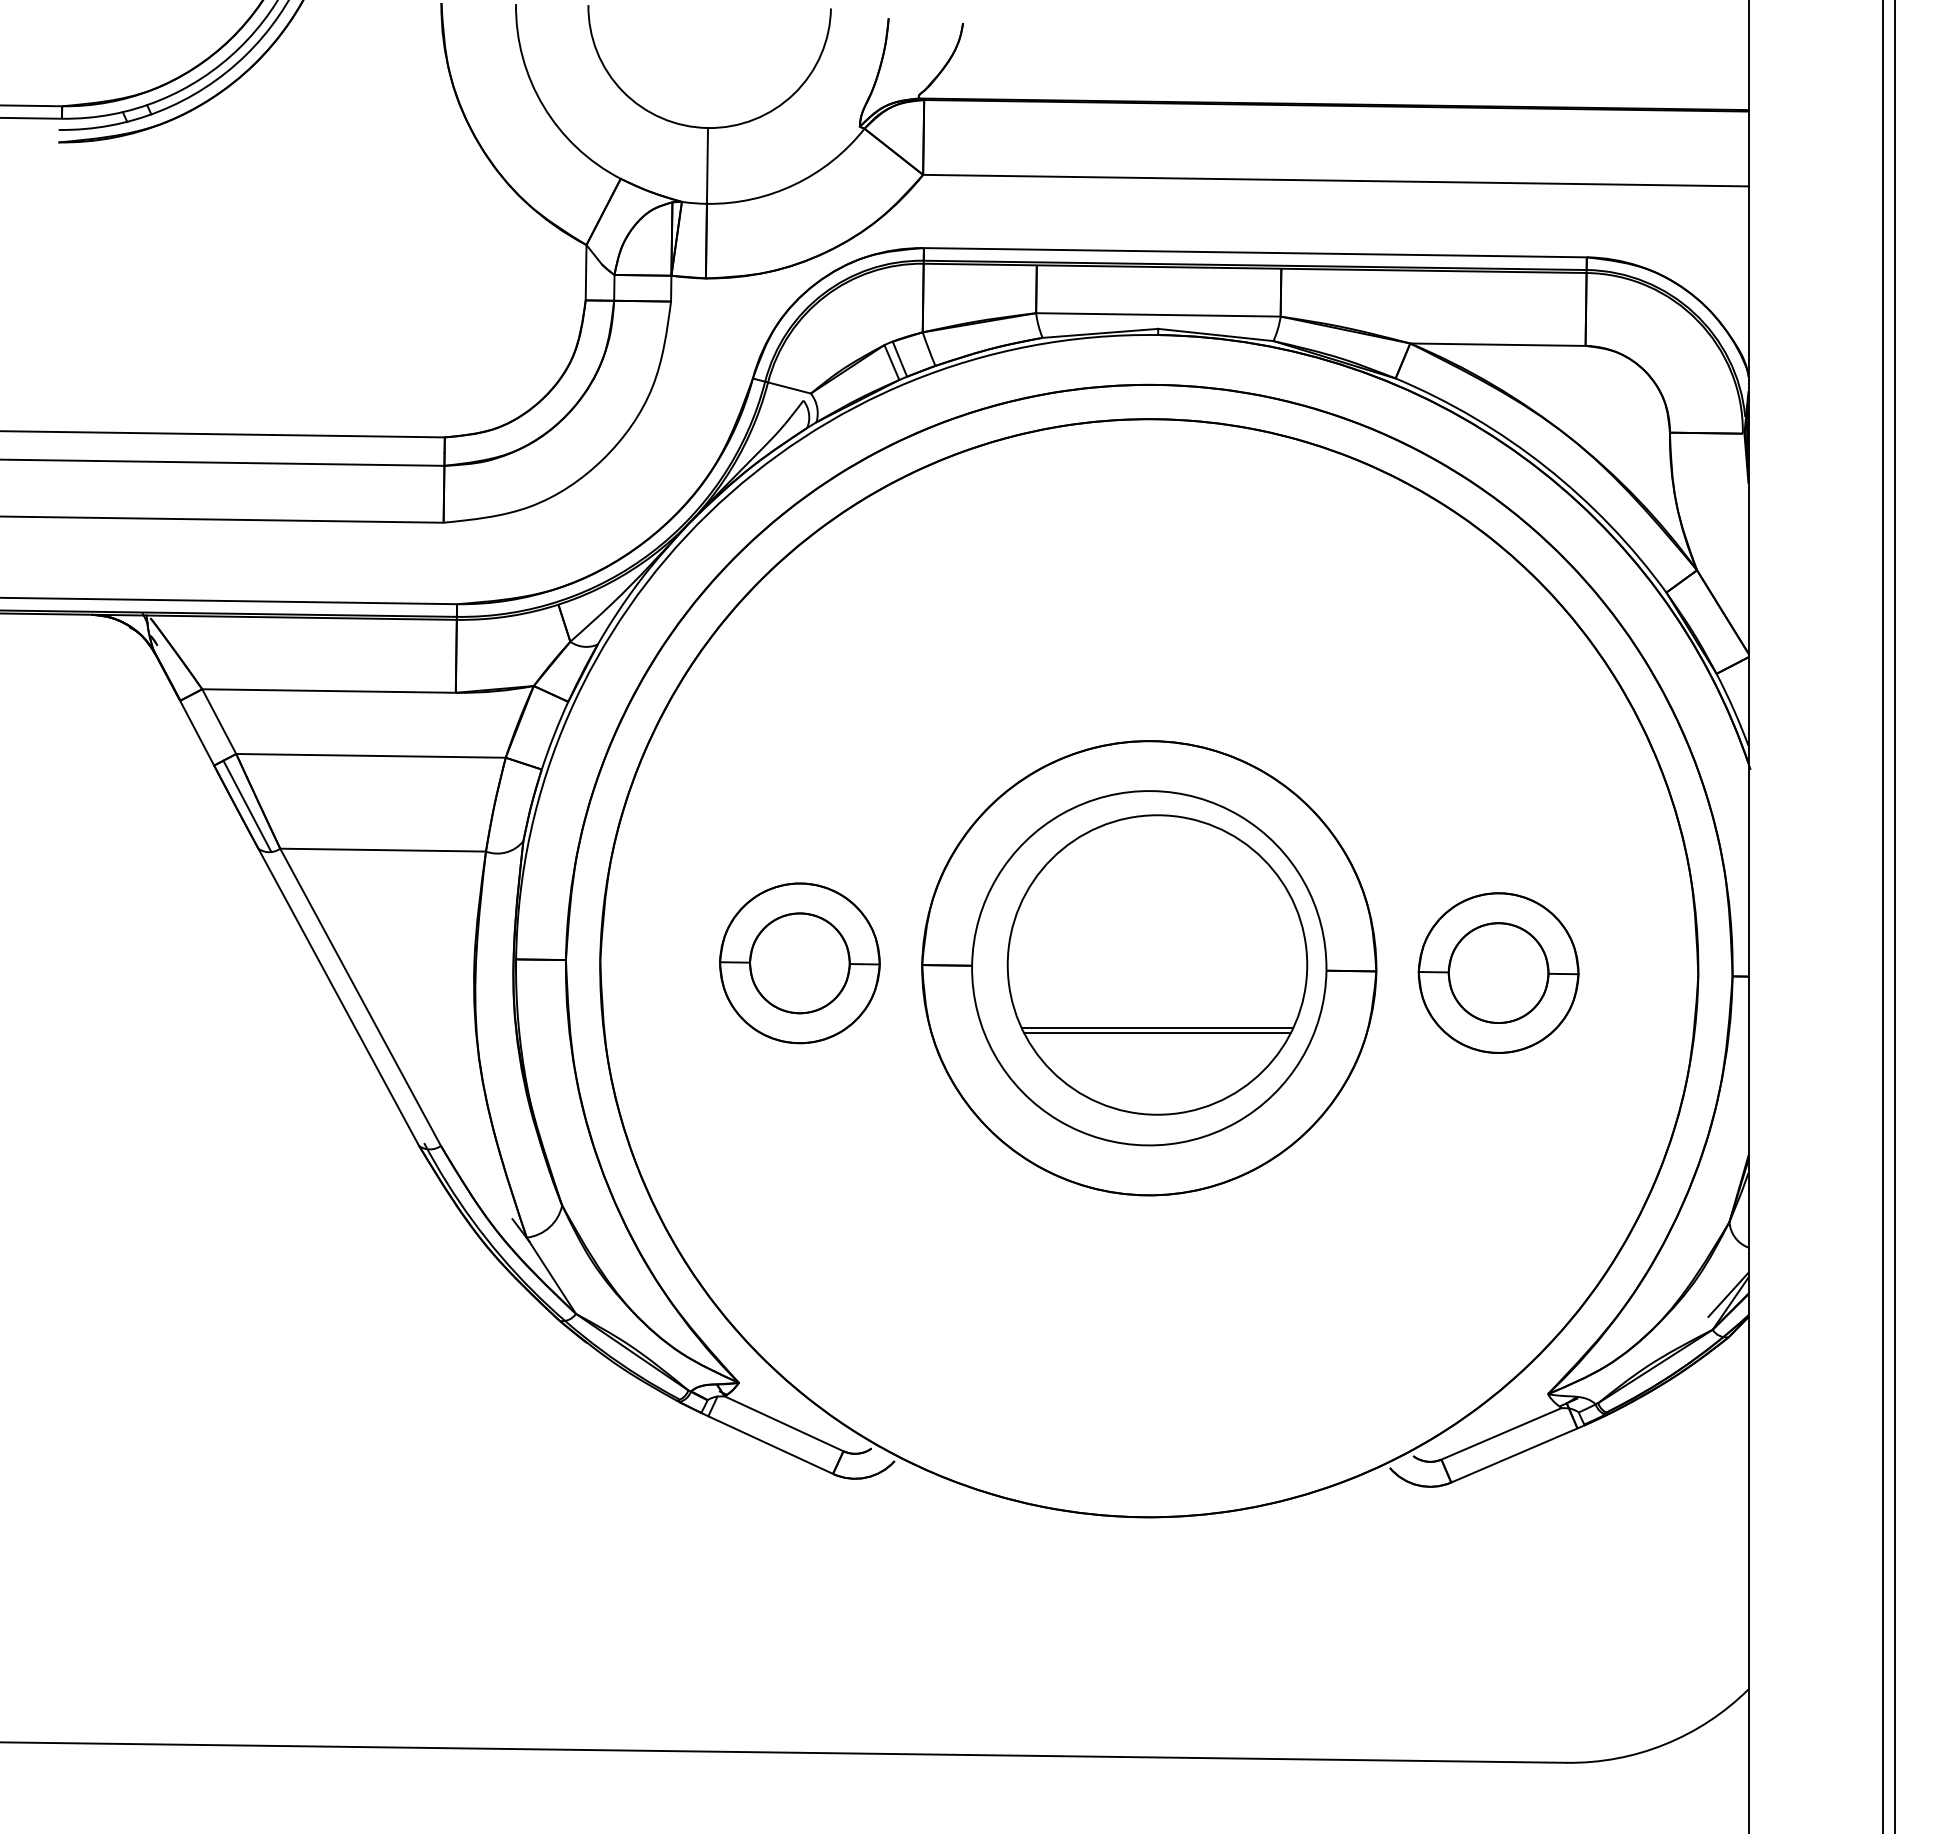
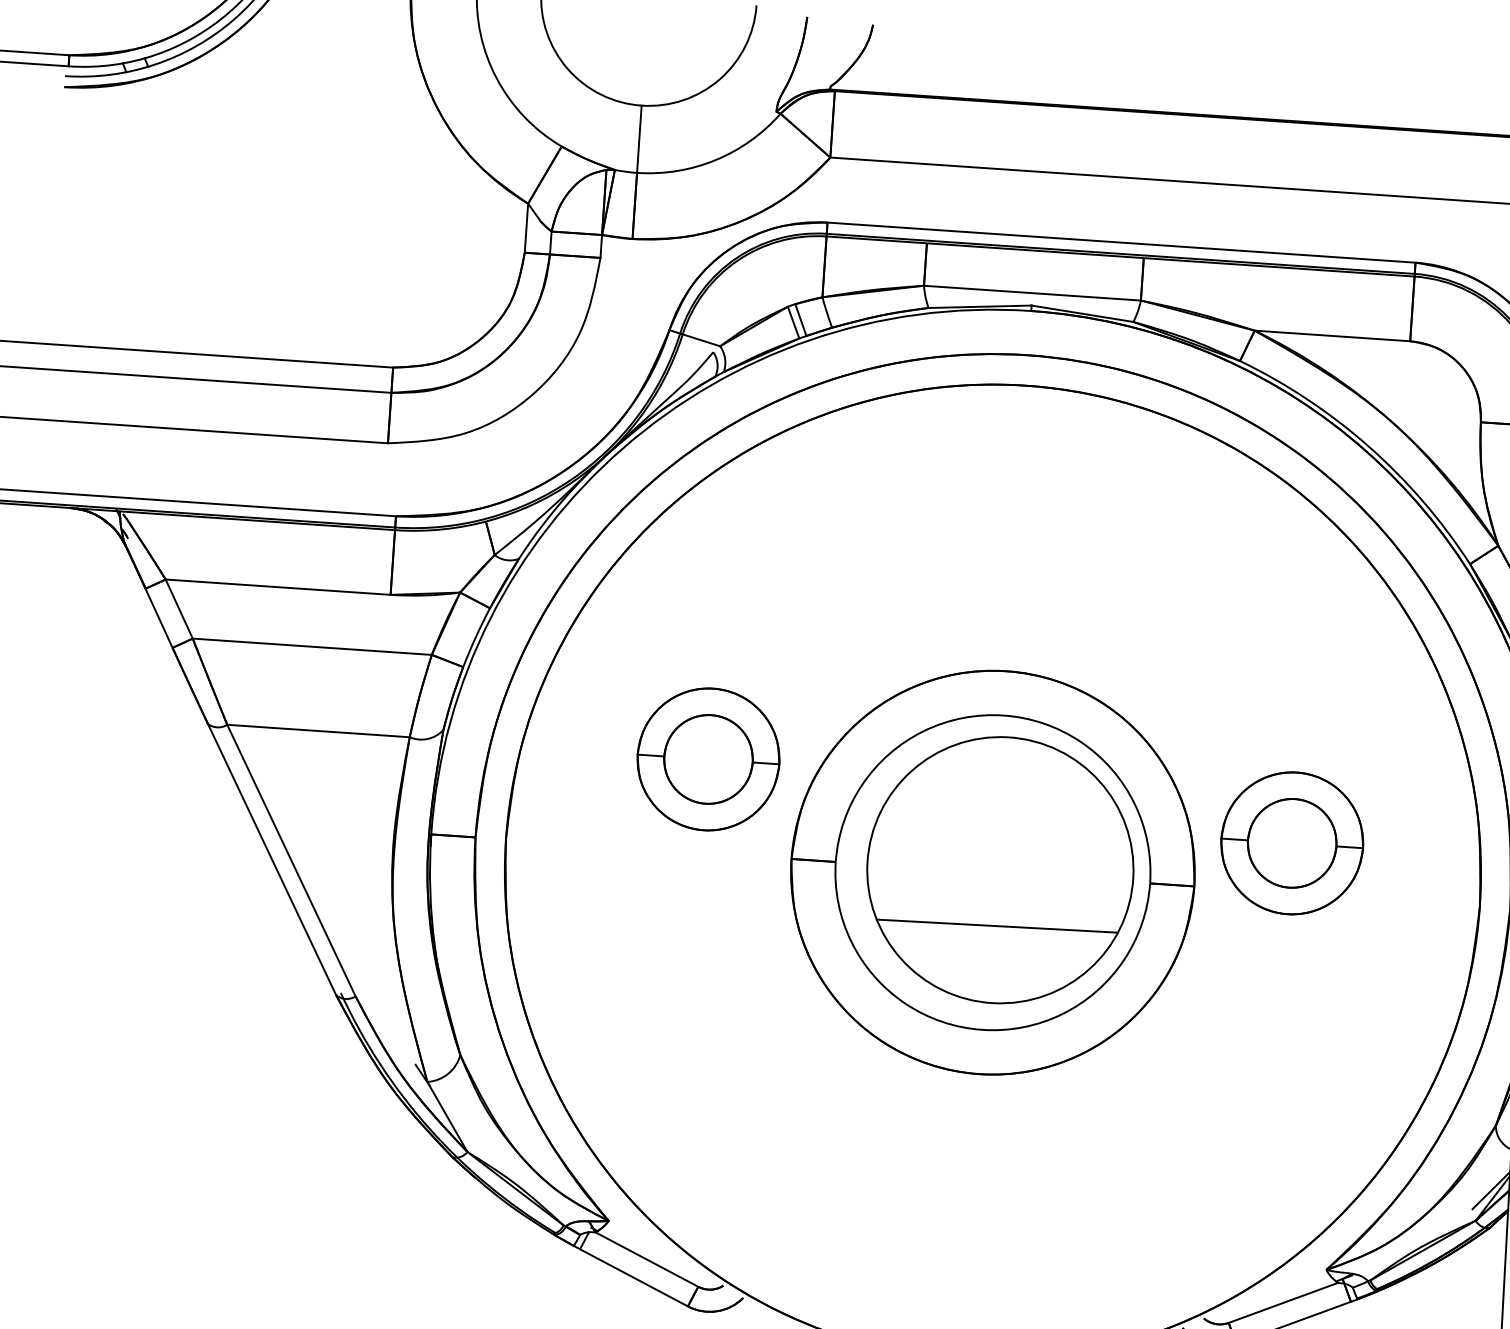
line: (247, 805) -> (200, 684), removed
part: (799, 963) -> (708, 759), moved
part: (1498, 972) -> (1292, 842), moved
line: (1157, 1032) -> (997, 930), removed

